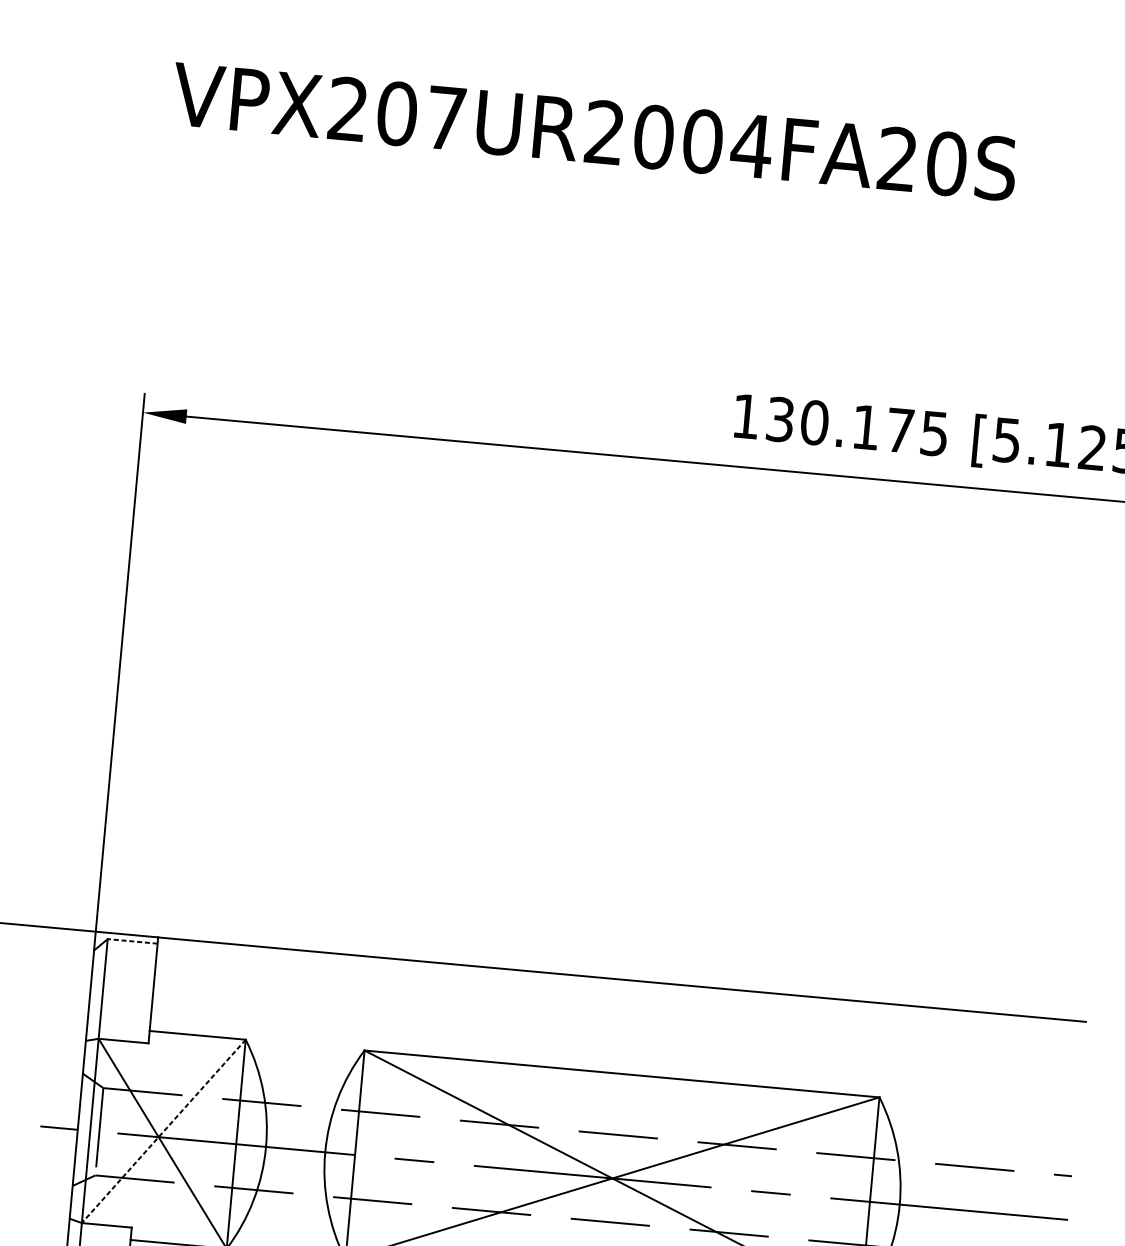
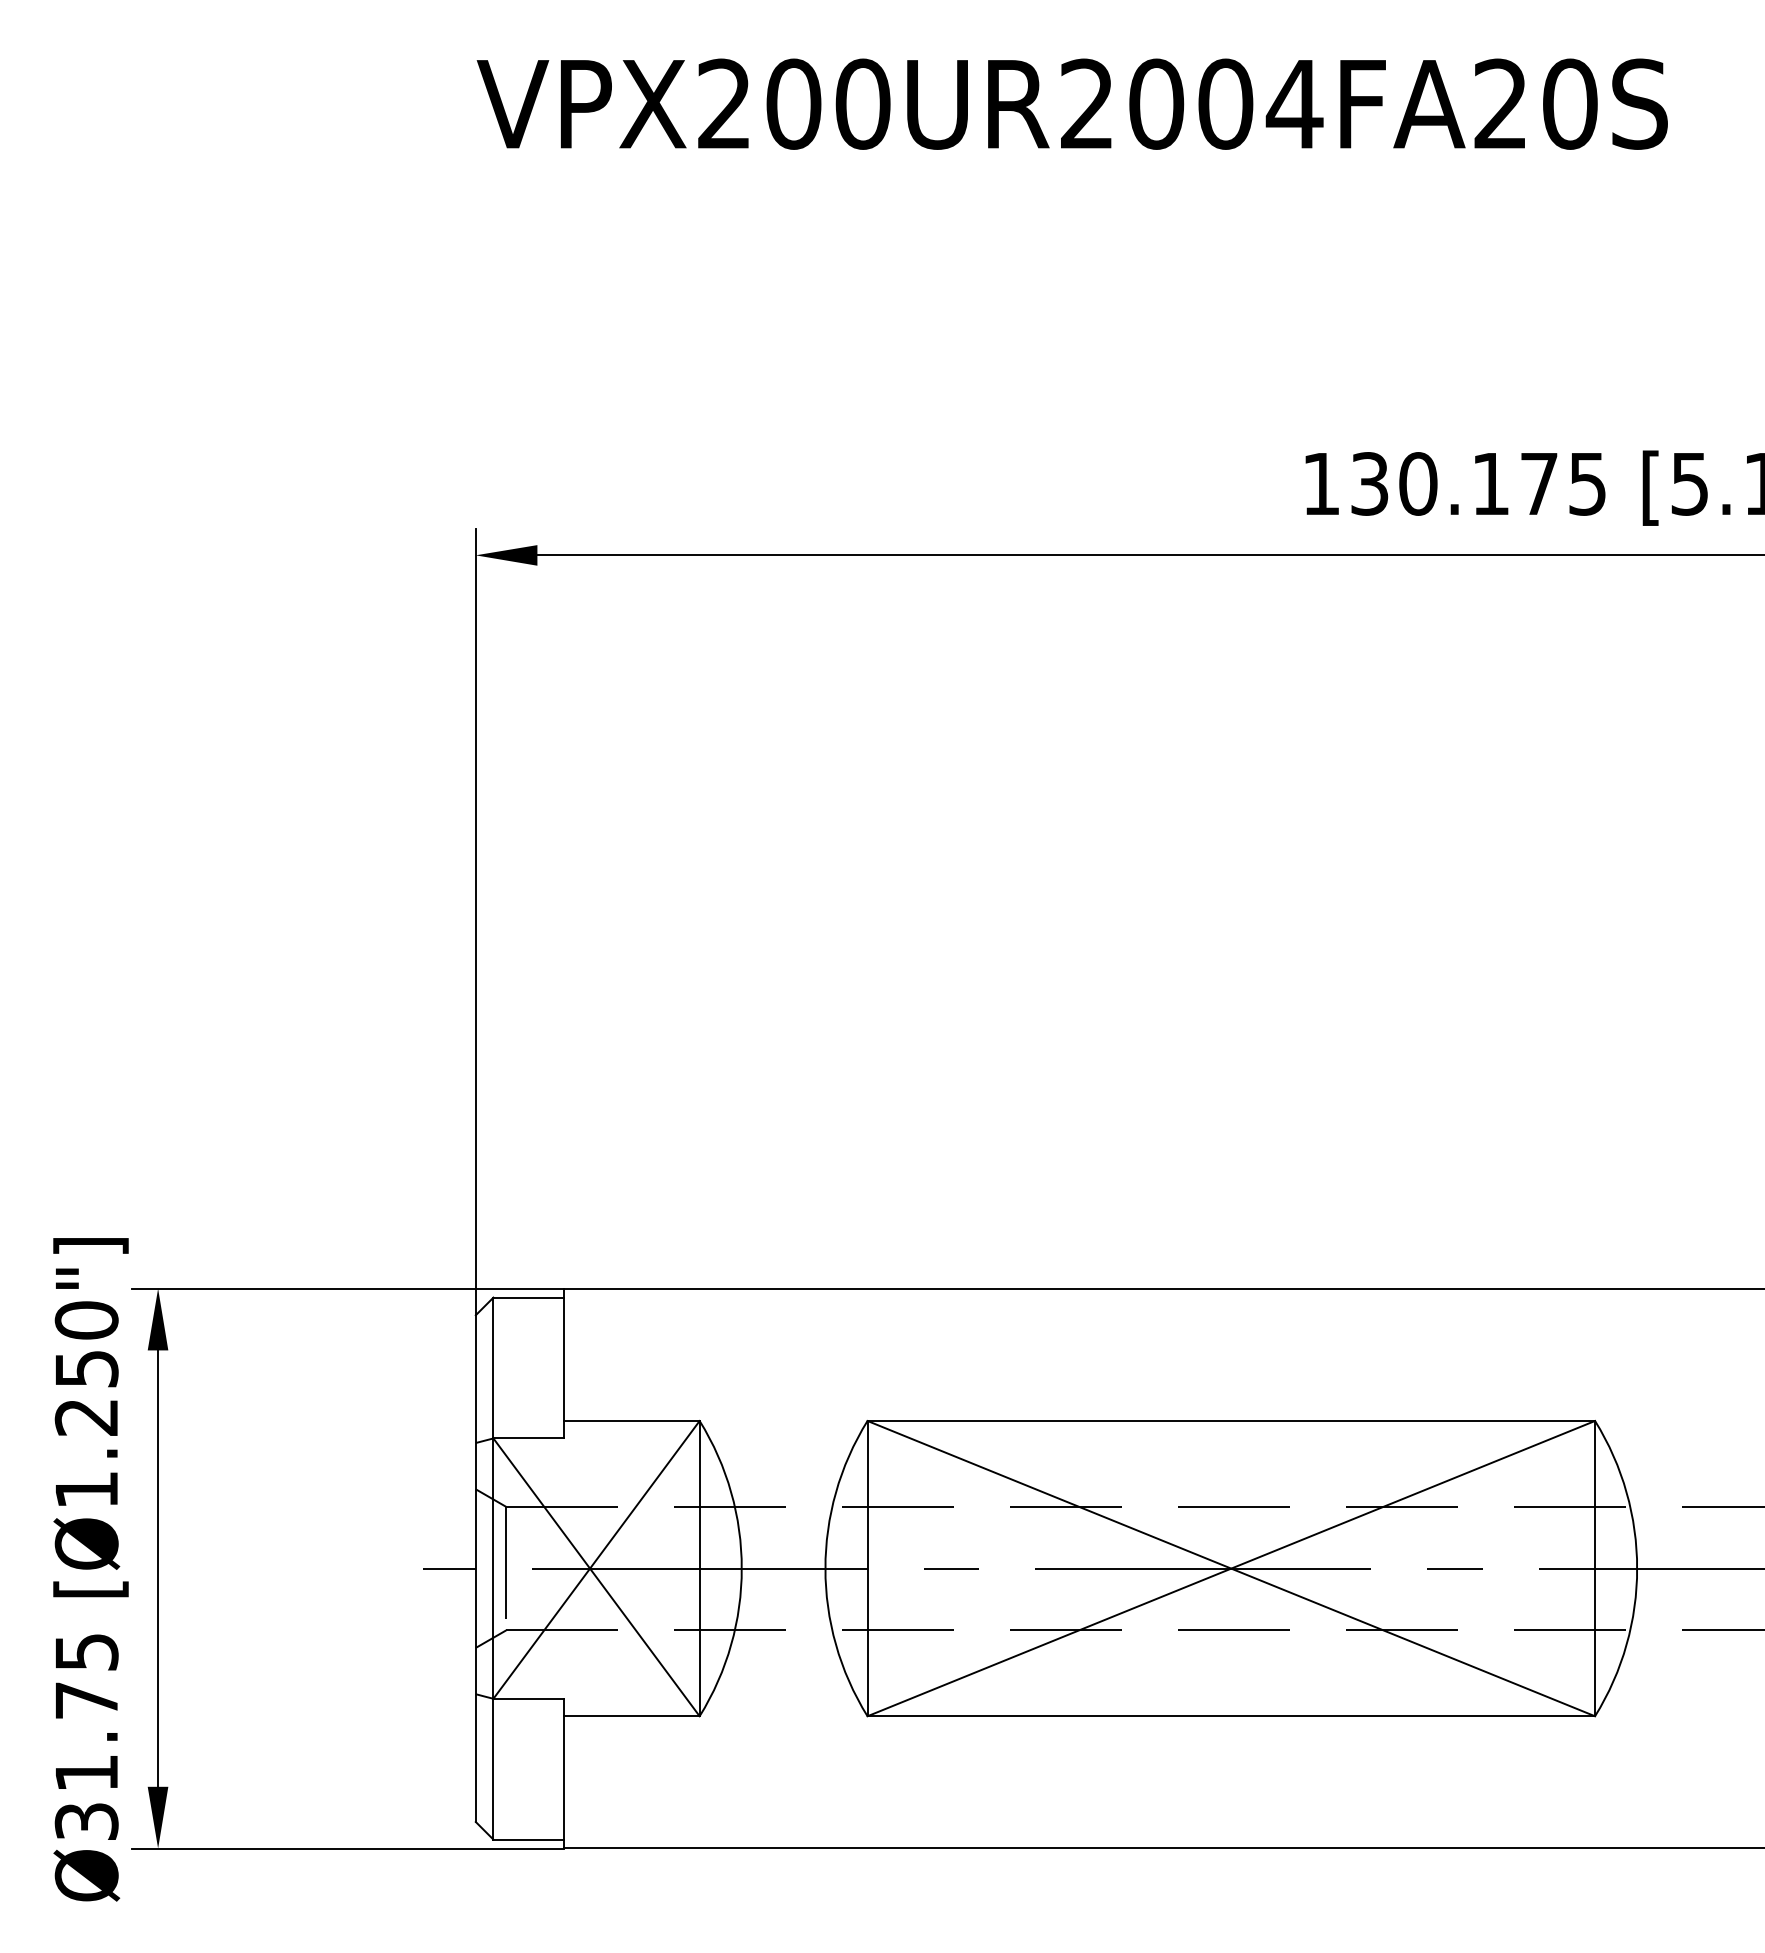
text: (445, 117) -> (862, 103), VPX207UR2004FA20S -> VPX200UR2004FA20S
line: (132, 941) -> (528, 1297), dashed -> solid
line: (163, 1131) -> (596, 1559), dashed -> solid

